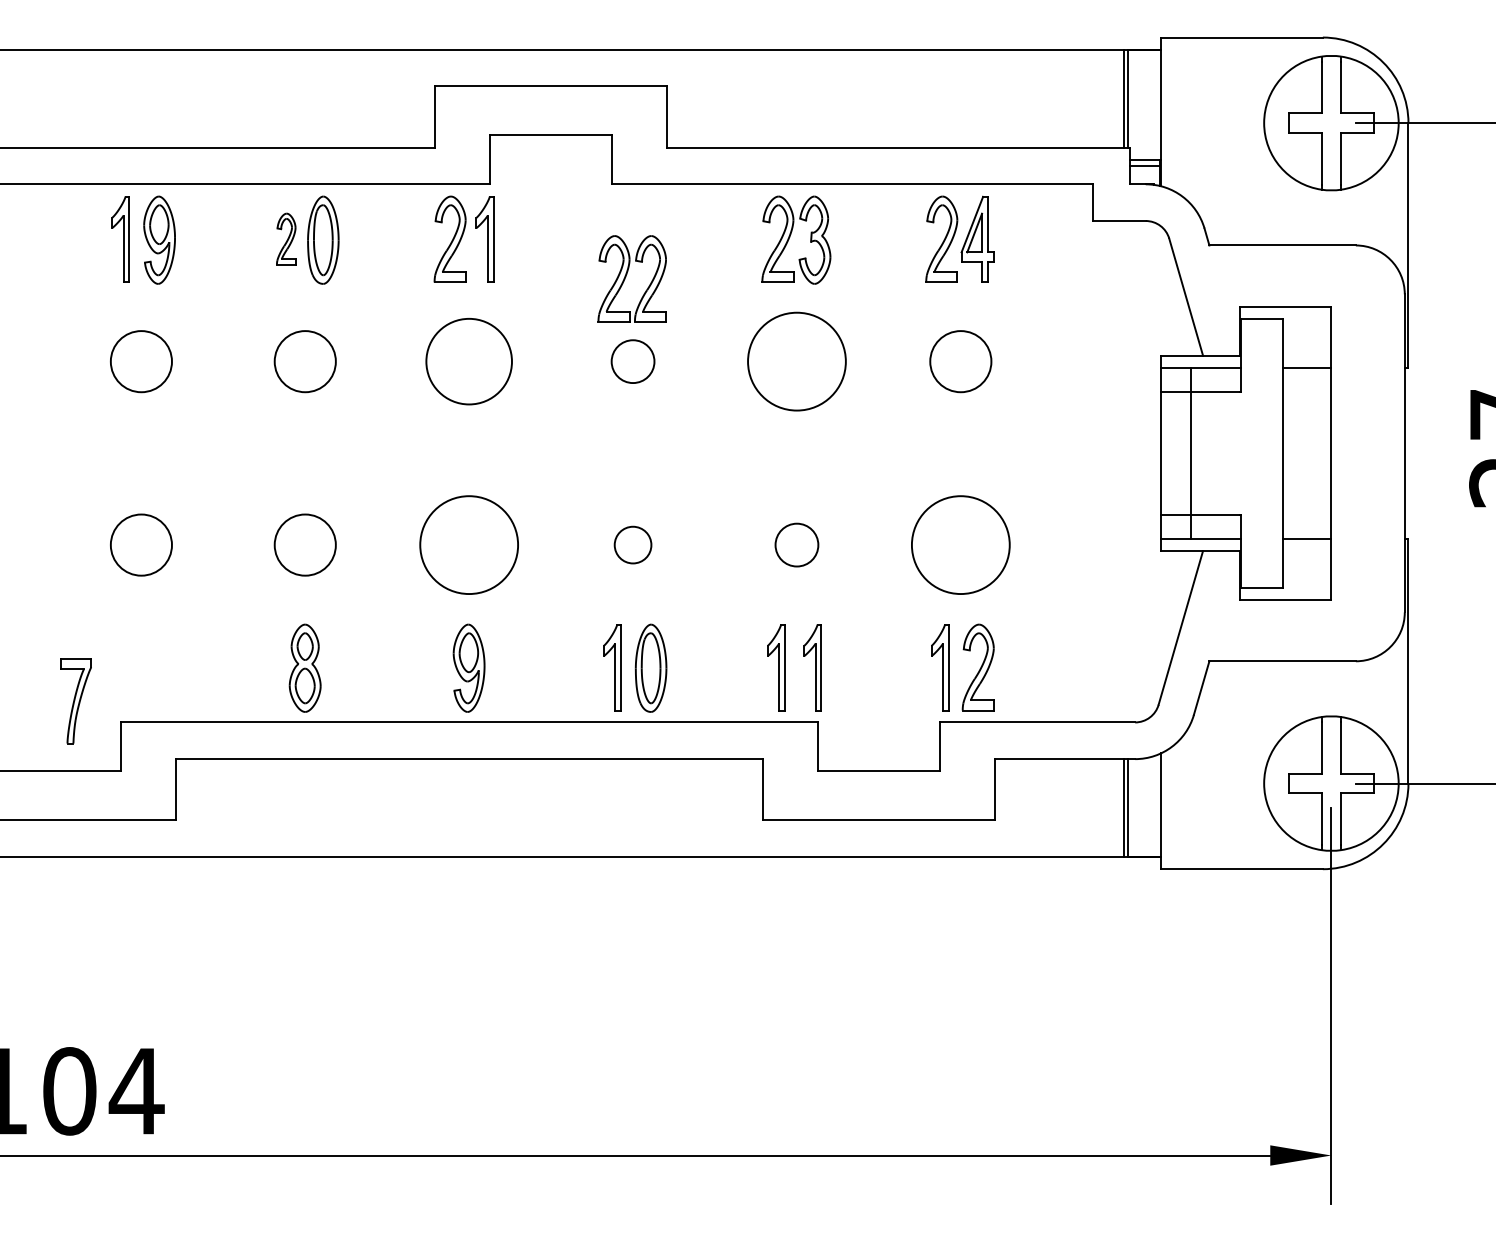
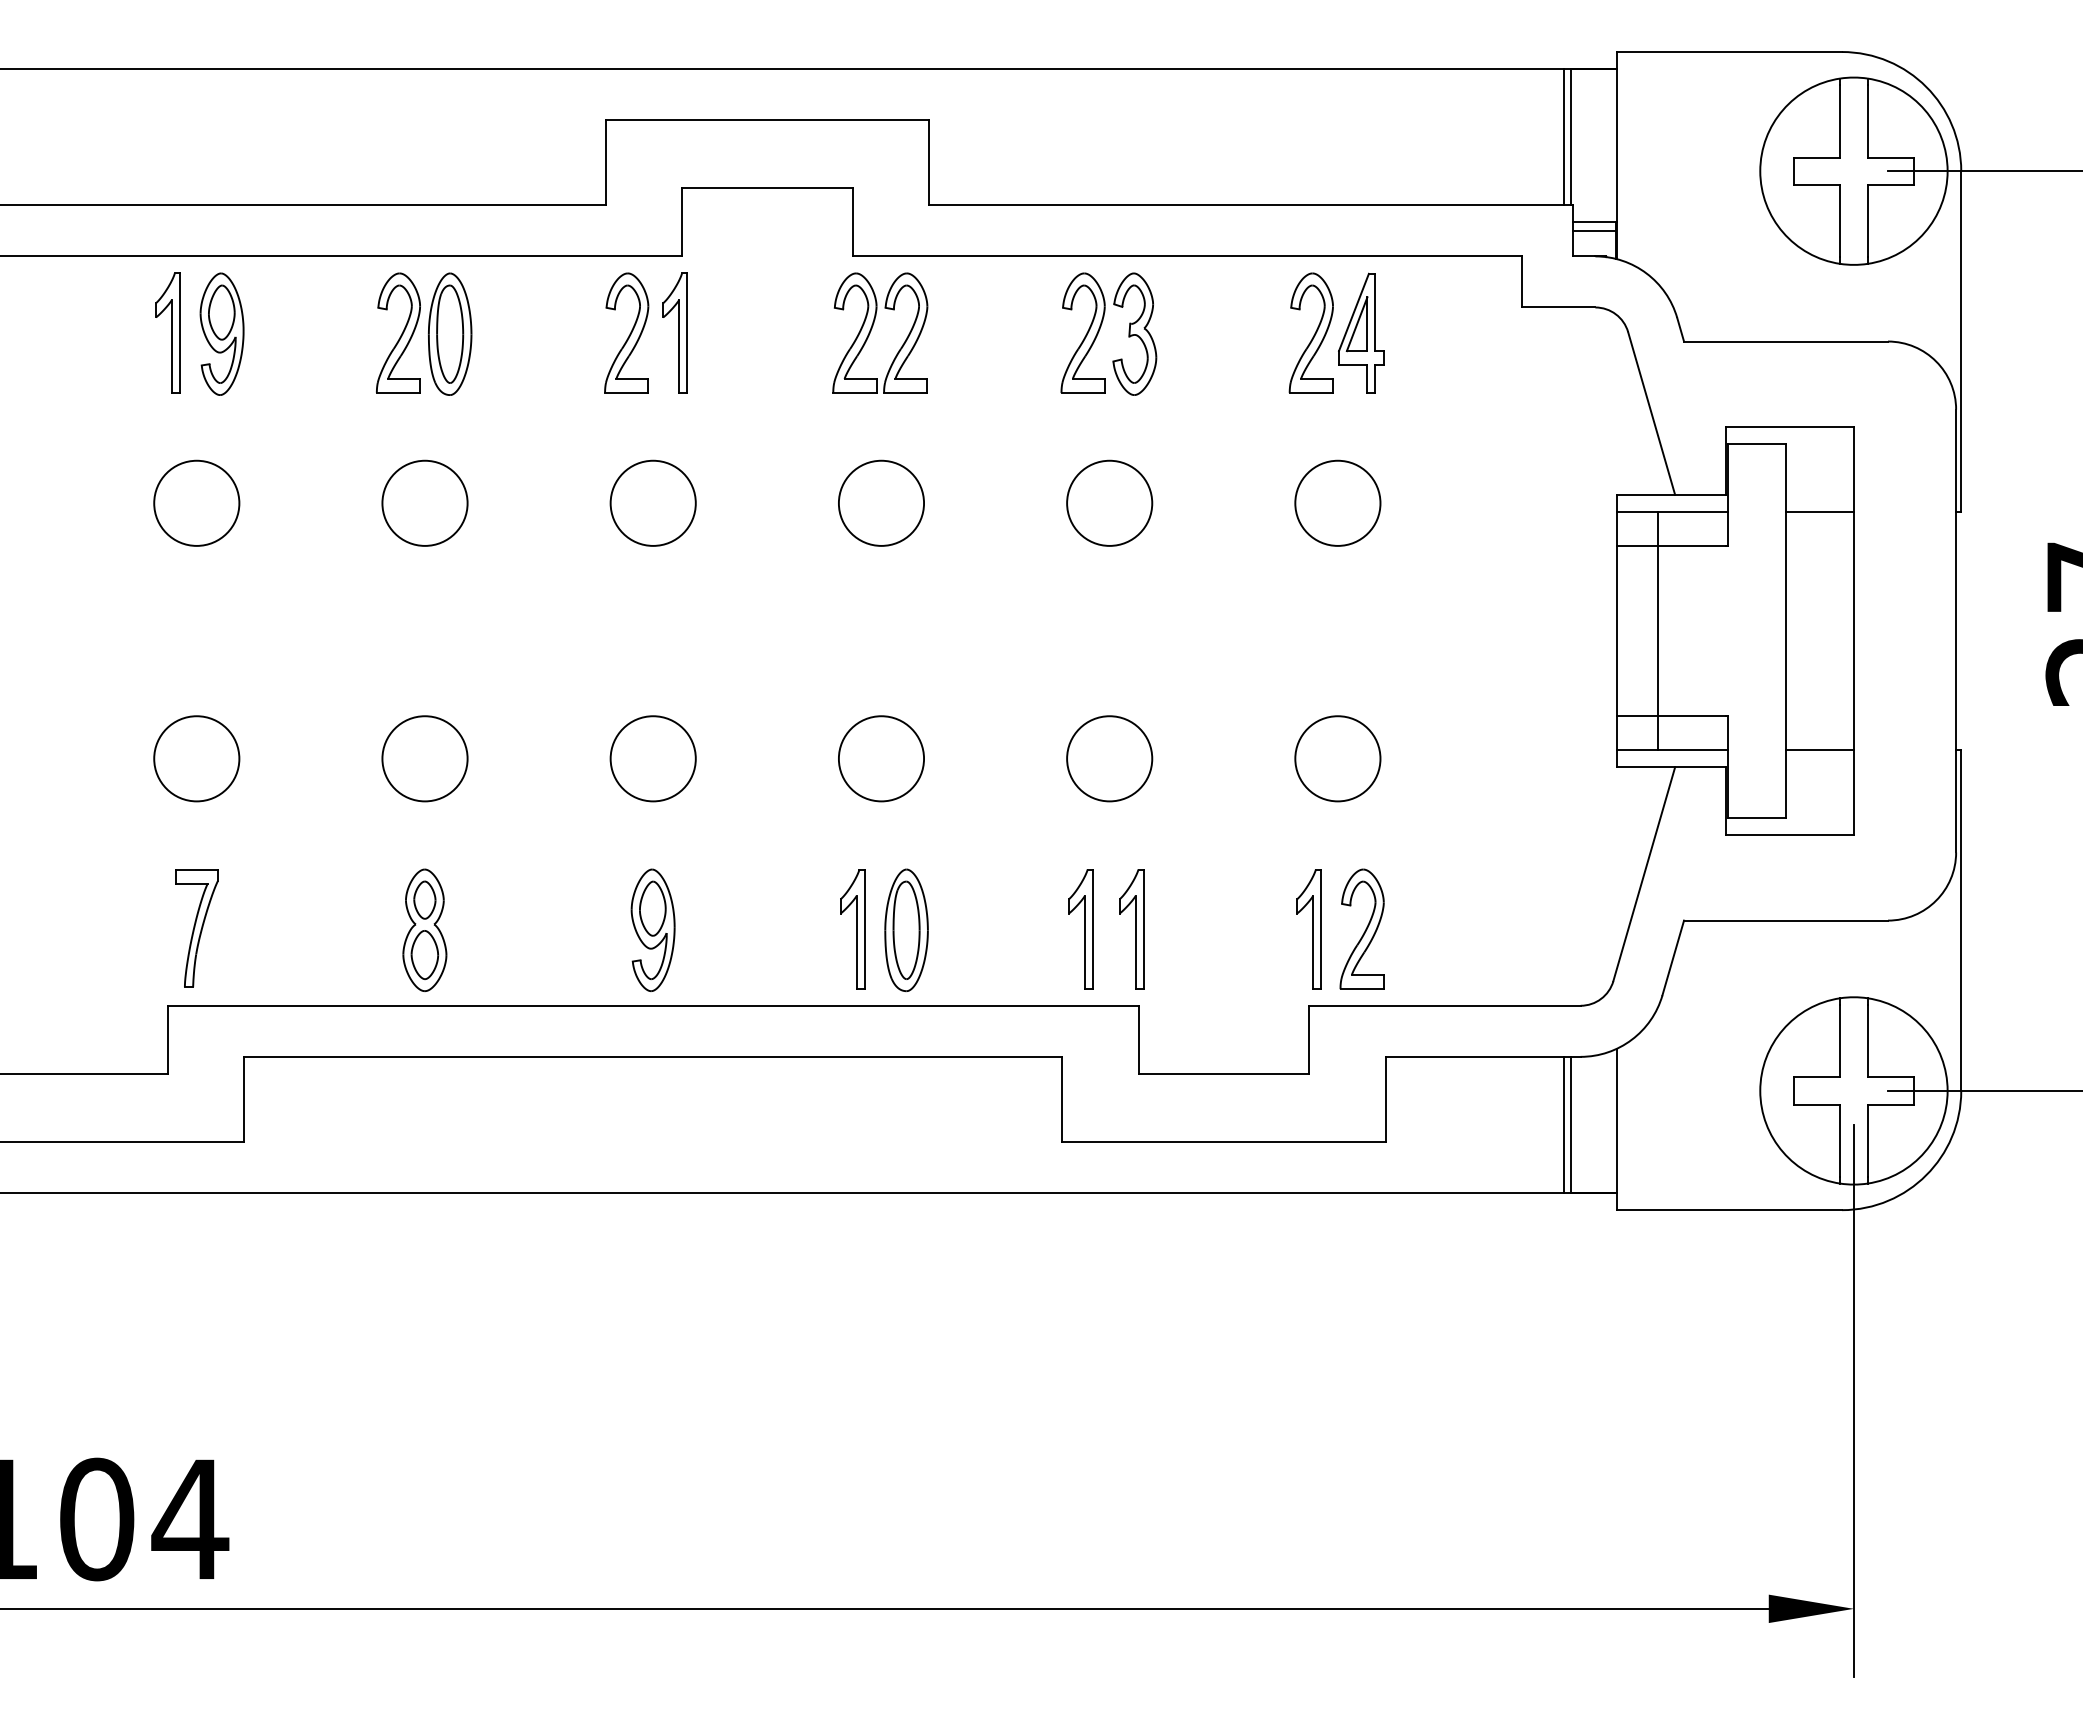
part: (286, 238) -> (398, 332), size x1.67
part: (626, 275) -> (872, 328), moved
circle: (468, 361) -> (652, 502), size x0.71
circle: (633, 361) -> (881, 502), size x1.43
circle: (796, 361) -> (1109, 502), size x0.62
circle: (468, 544) -> (652, 758), size x0.62
circle: (633, 544) -> (881, 758), size x1.67
circle: (796, 544) -> (1109, 758), size x1.43
circle: (960, 544) -> (1337, 758), size x0.62
part: (75, 701) -> (196, 928), moved

